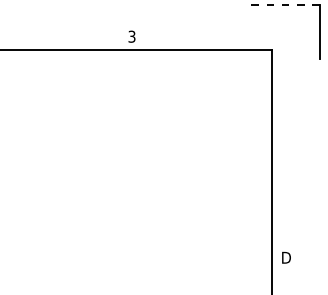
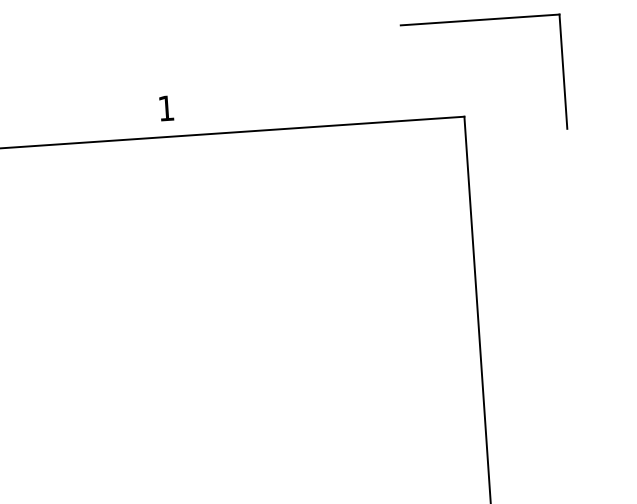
line: (281, 5) -> (478, 20), dashed -> solid
text: (131, 36) -> (165, 107), 3 -> 1

